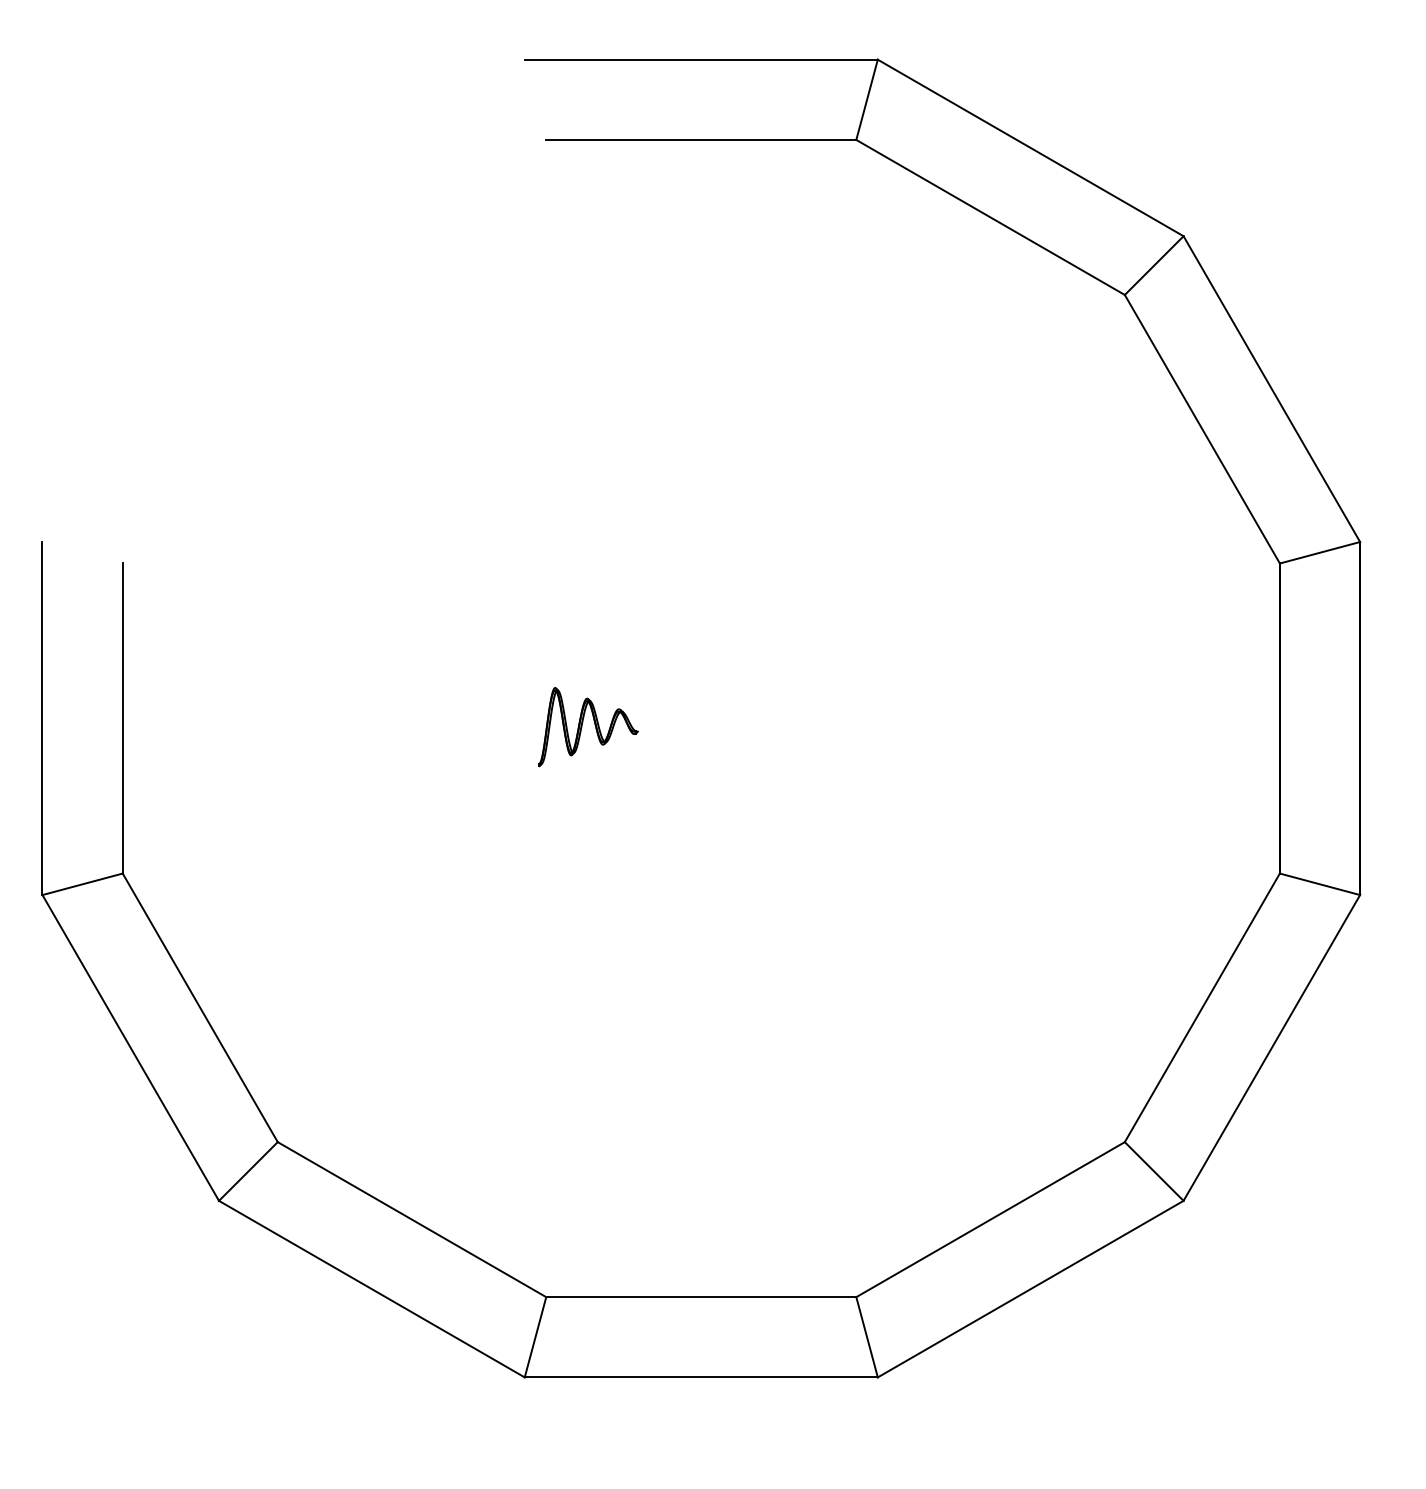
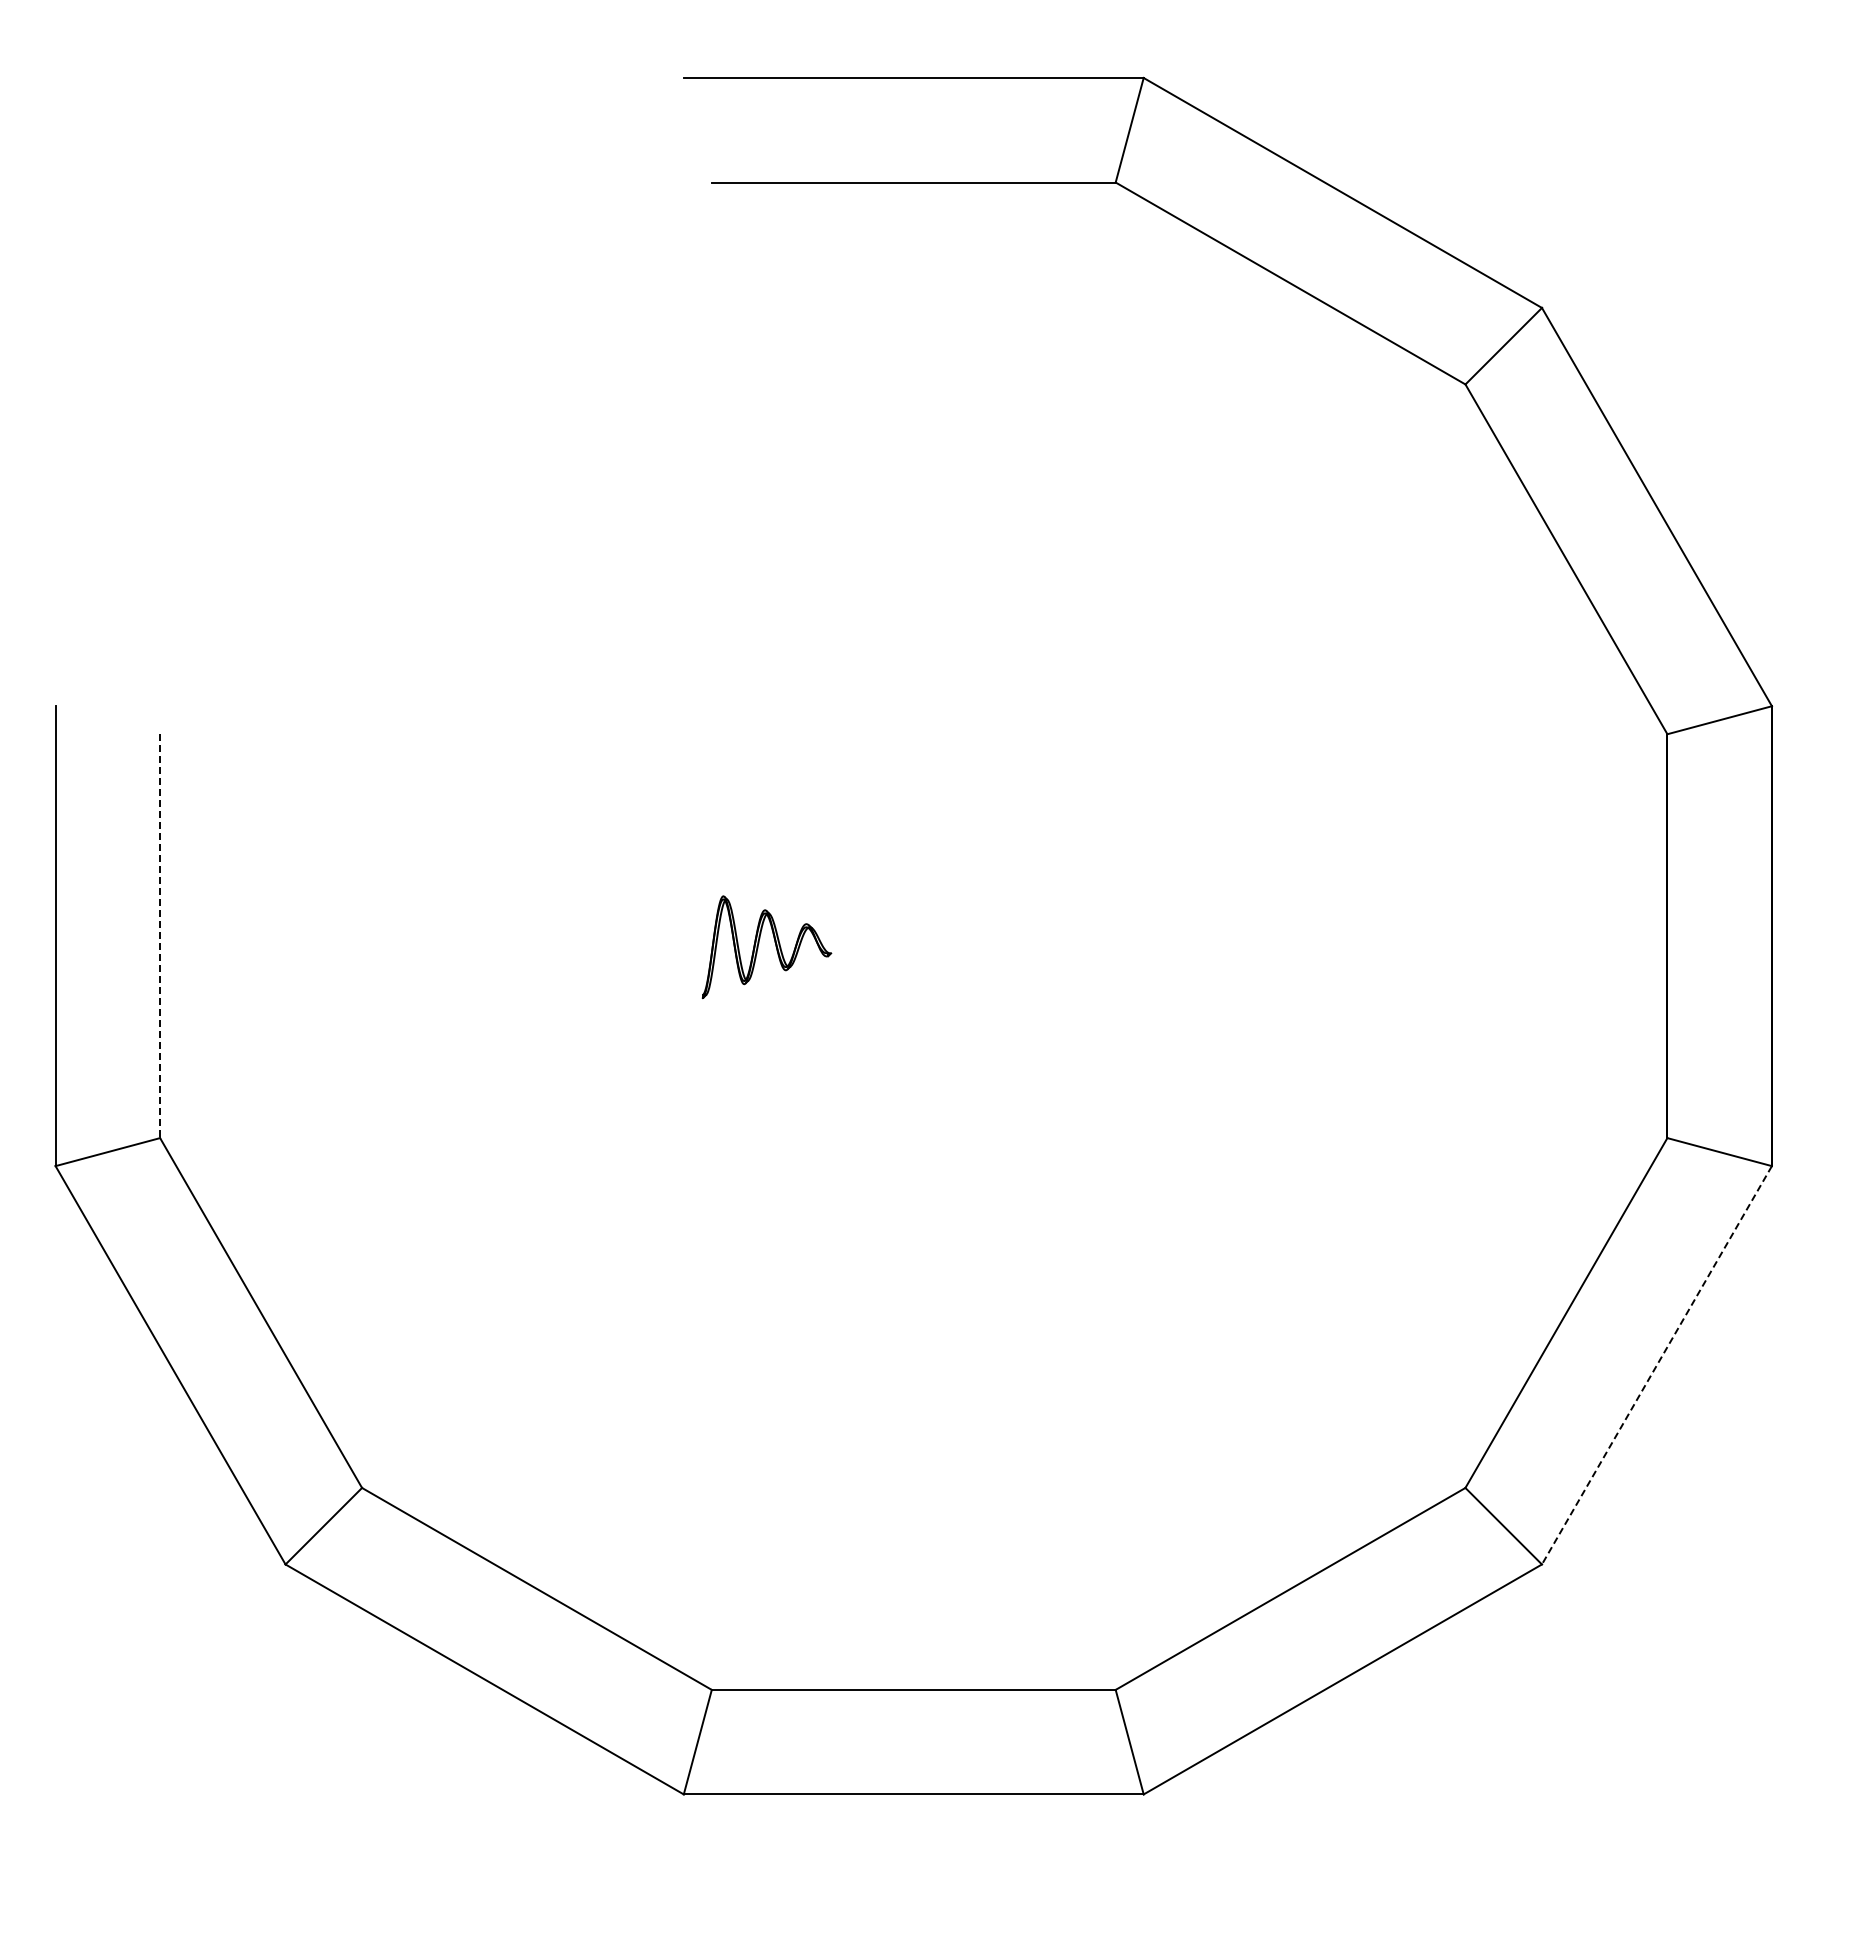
line: (123, 718) -> (160, 936), solid -> dashed
line: (1271, 1048) -> (1656, 1365), solid -> dashed

